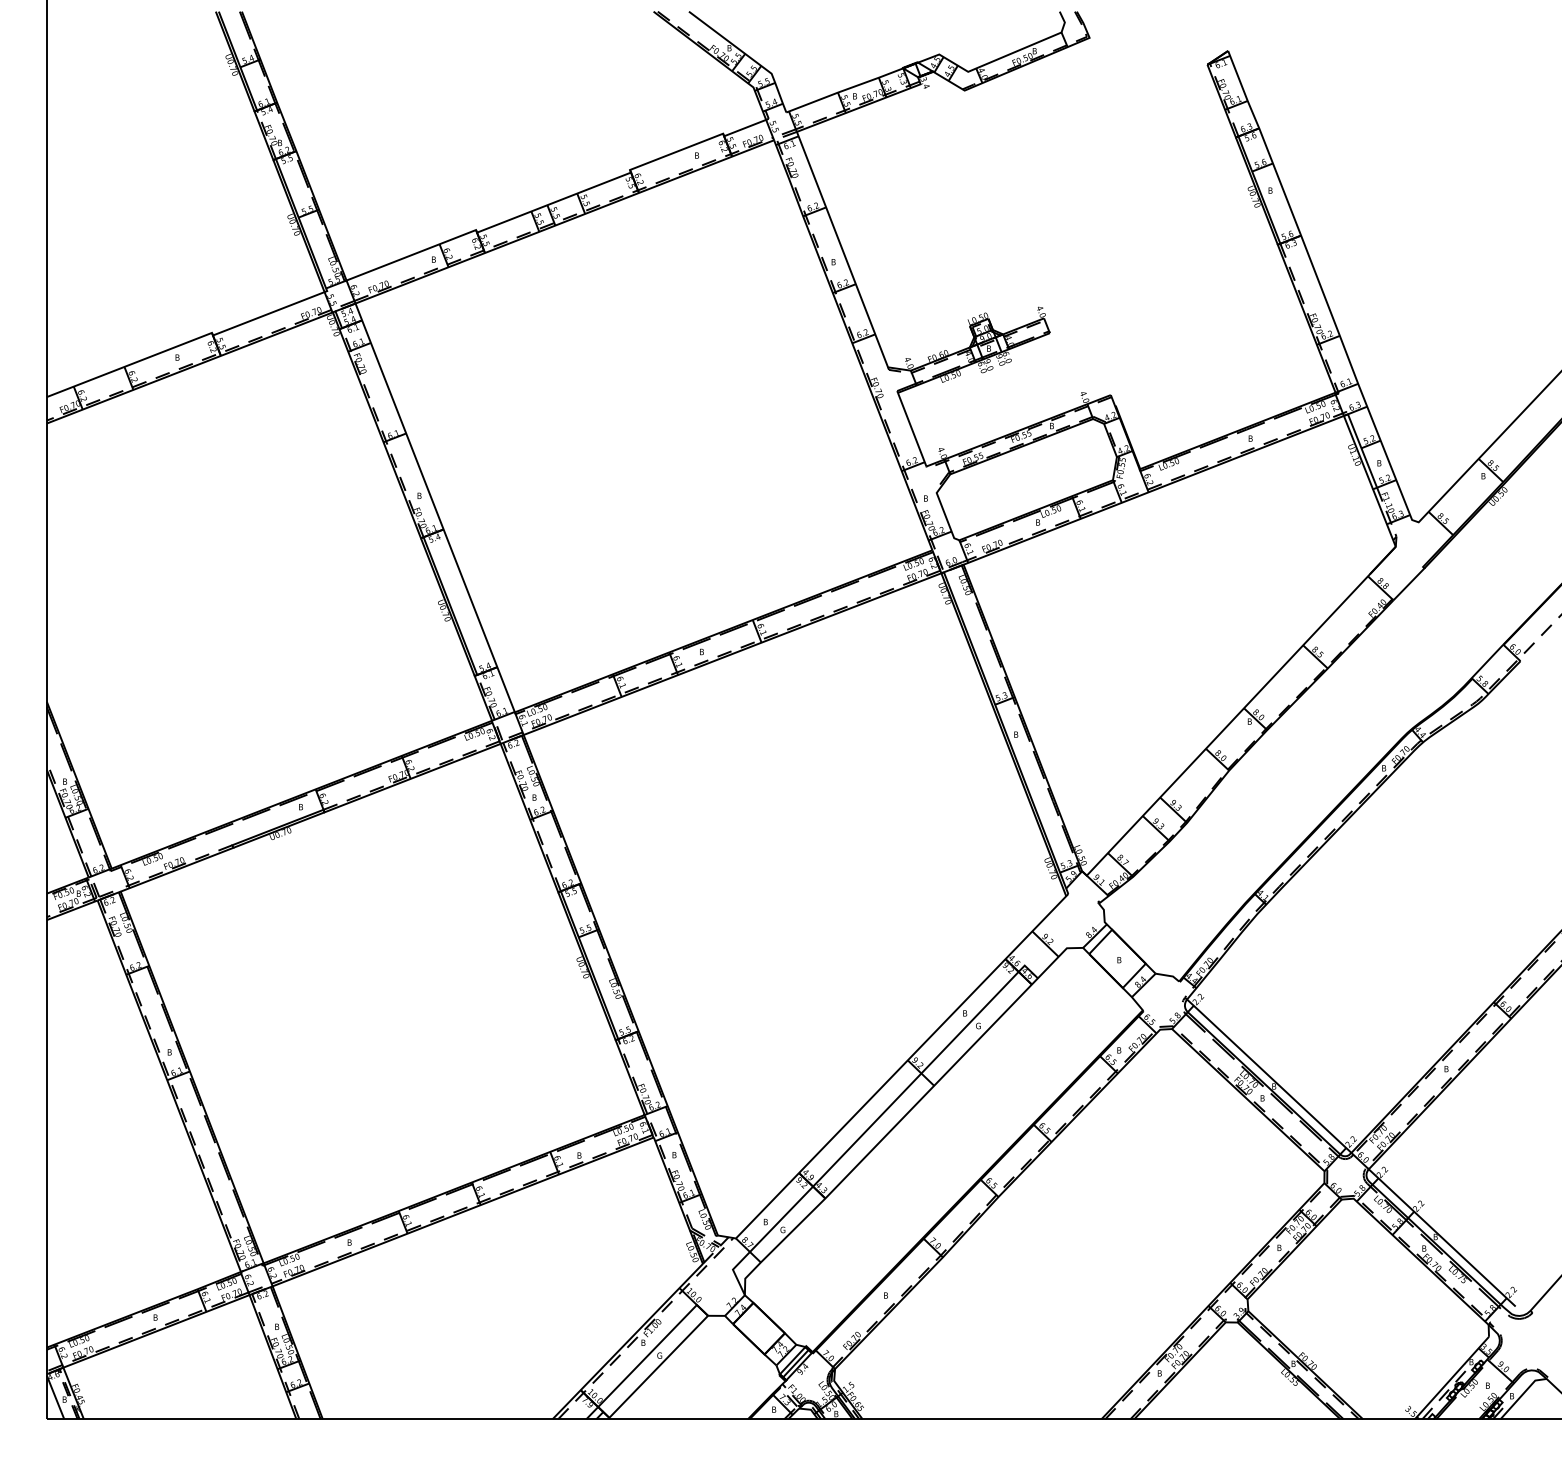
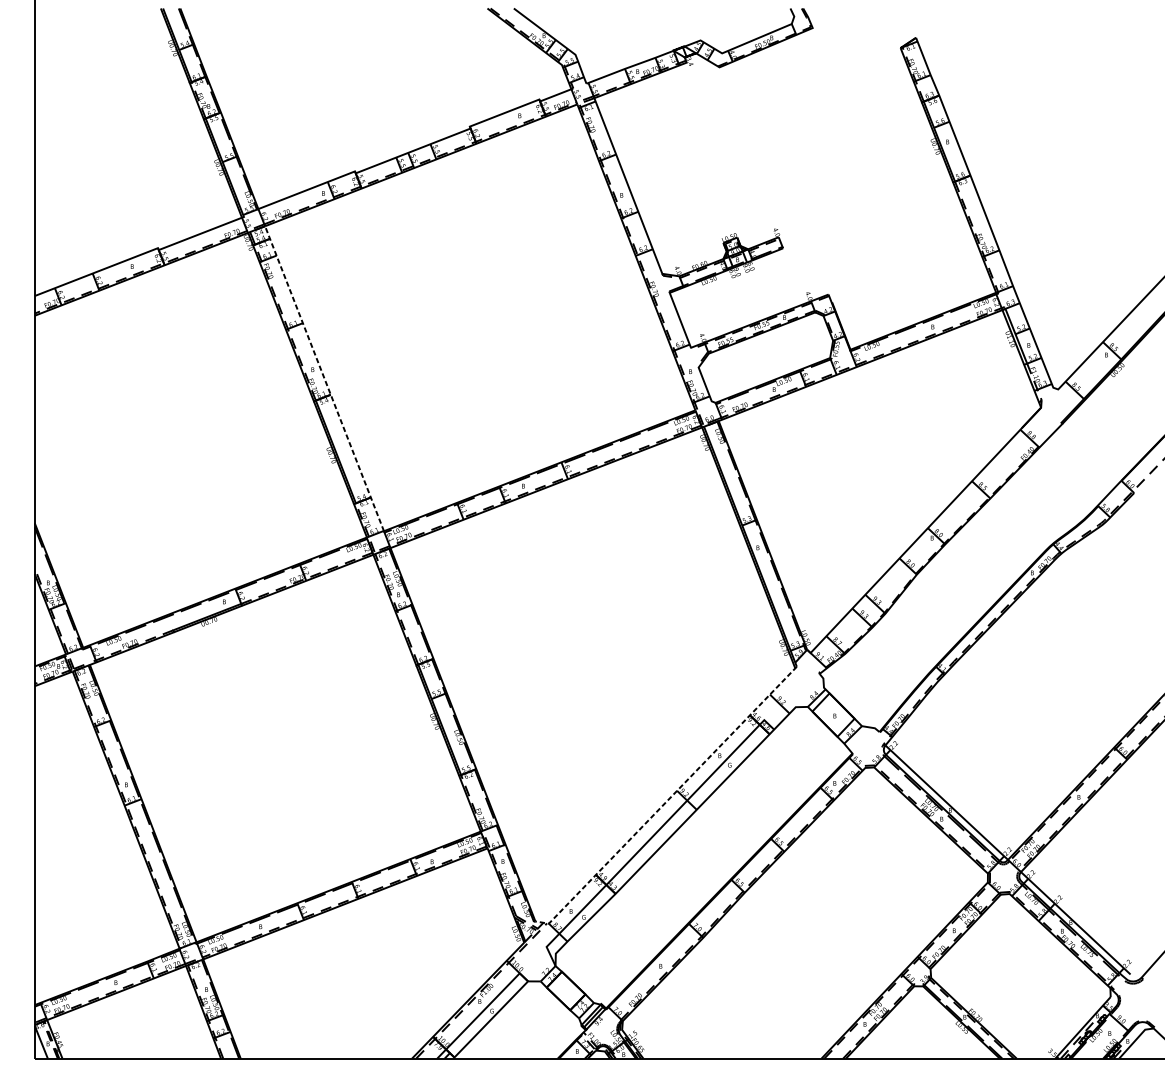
line: (435, 507) -> (324, 378), solid -> dashed
line: (894, 1073) -> (667, 800), solid -> dashed

